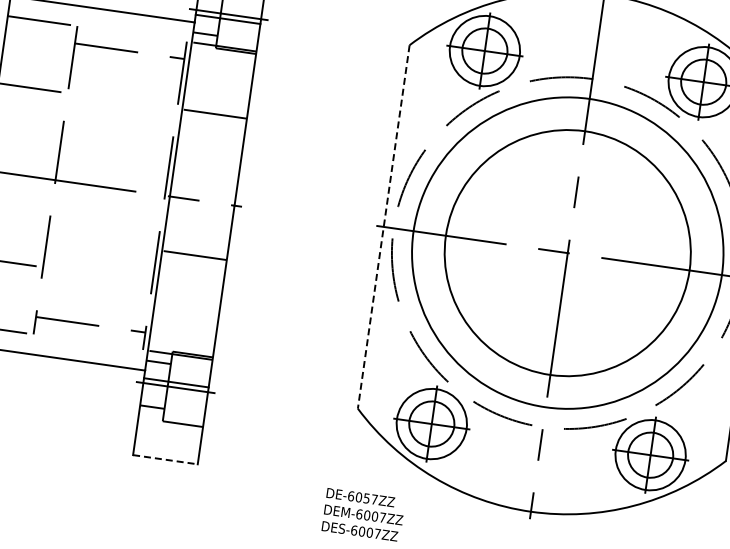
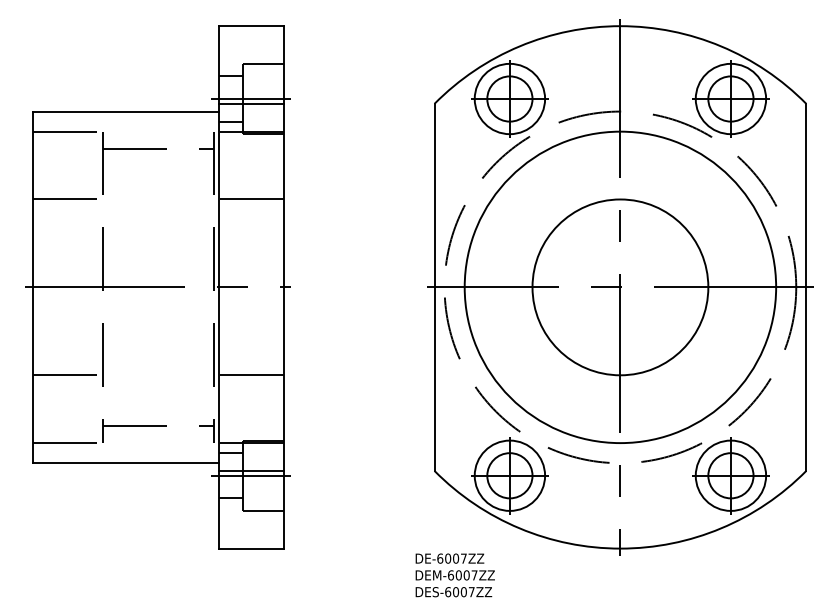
line: (383, 227) -> (434, 287), dashed -> solid
circle: (567, 253) -> (620, 287), size x0.71
line: (191, 255) -> (248, 375), moved
line: (165, 459) -> (251, 548), dashed -> solid
text: (367, 498) -> (456, 558), DE-6057ZZ -> DE-6007ZZ

